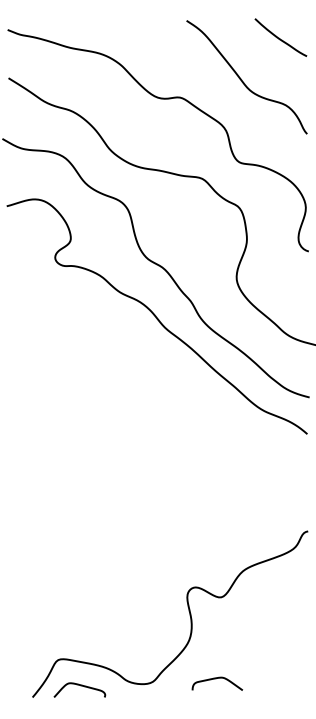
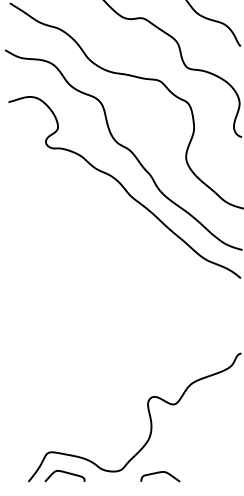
curve: (216, 679) -> (159, 473), moved

